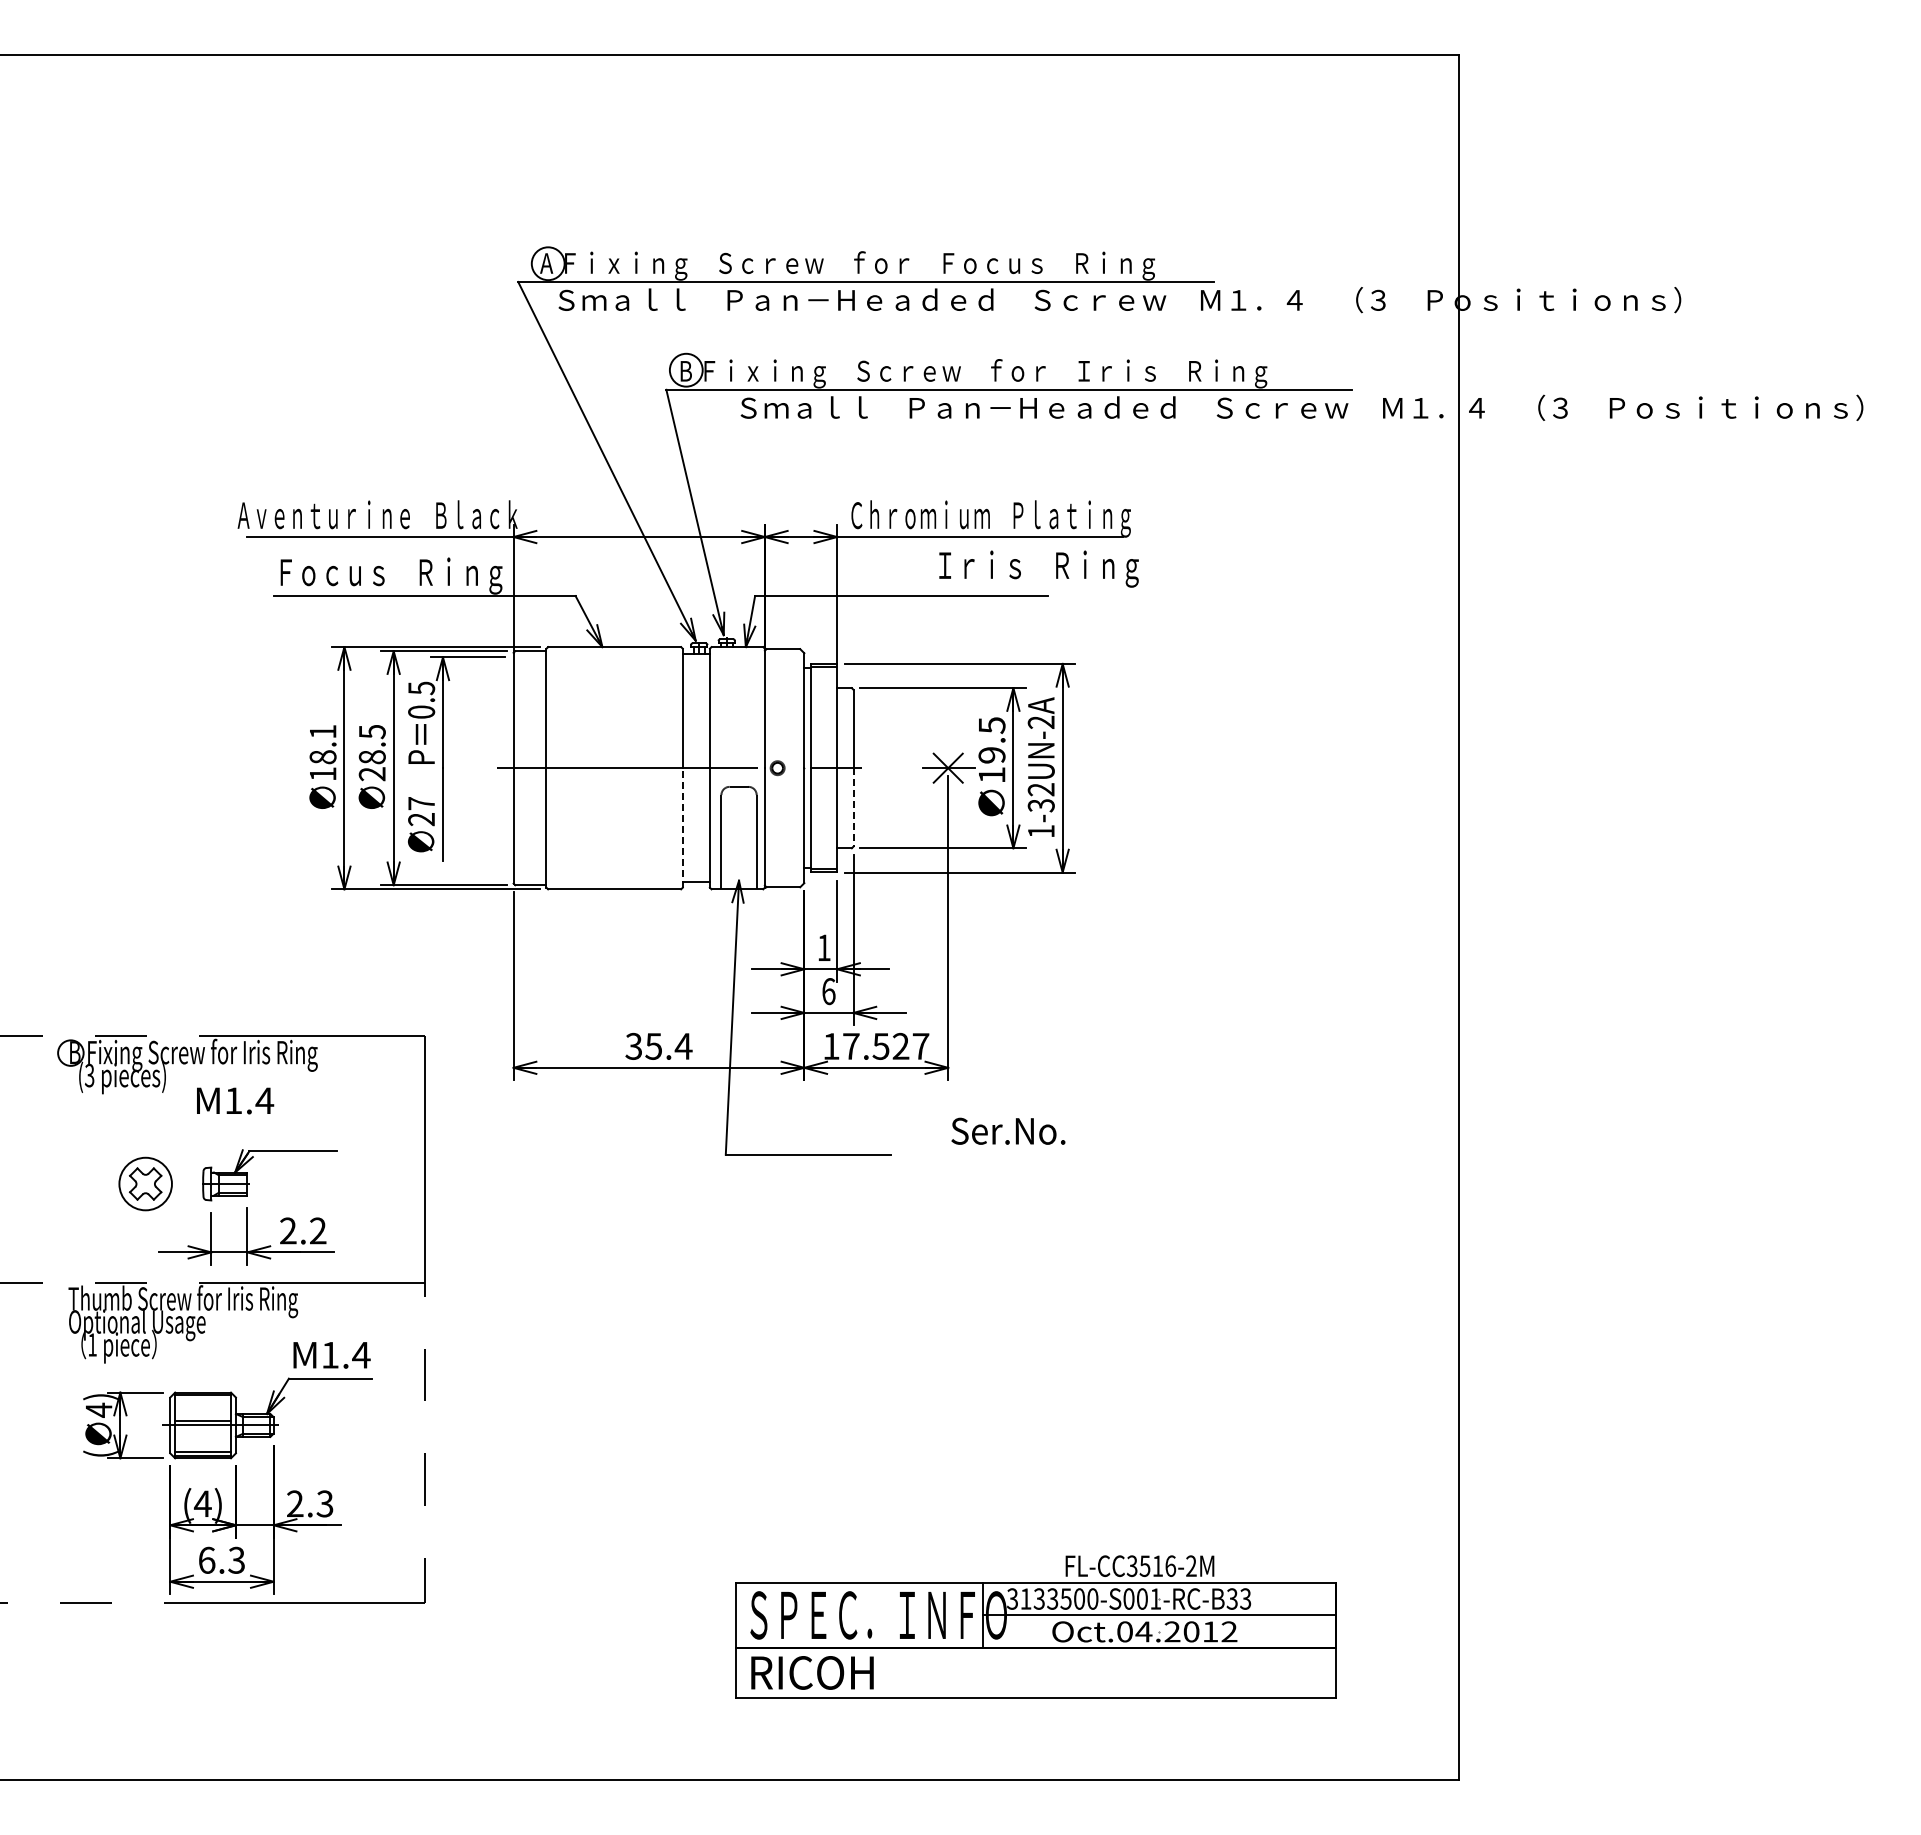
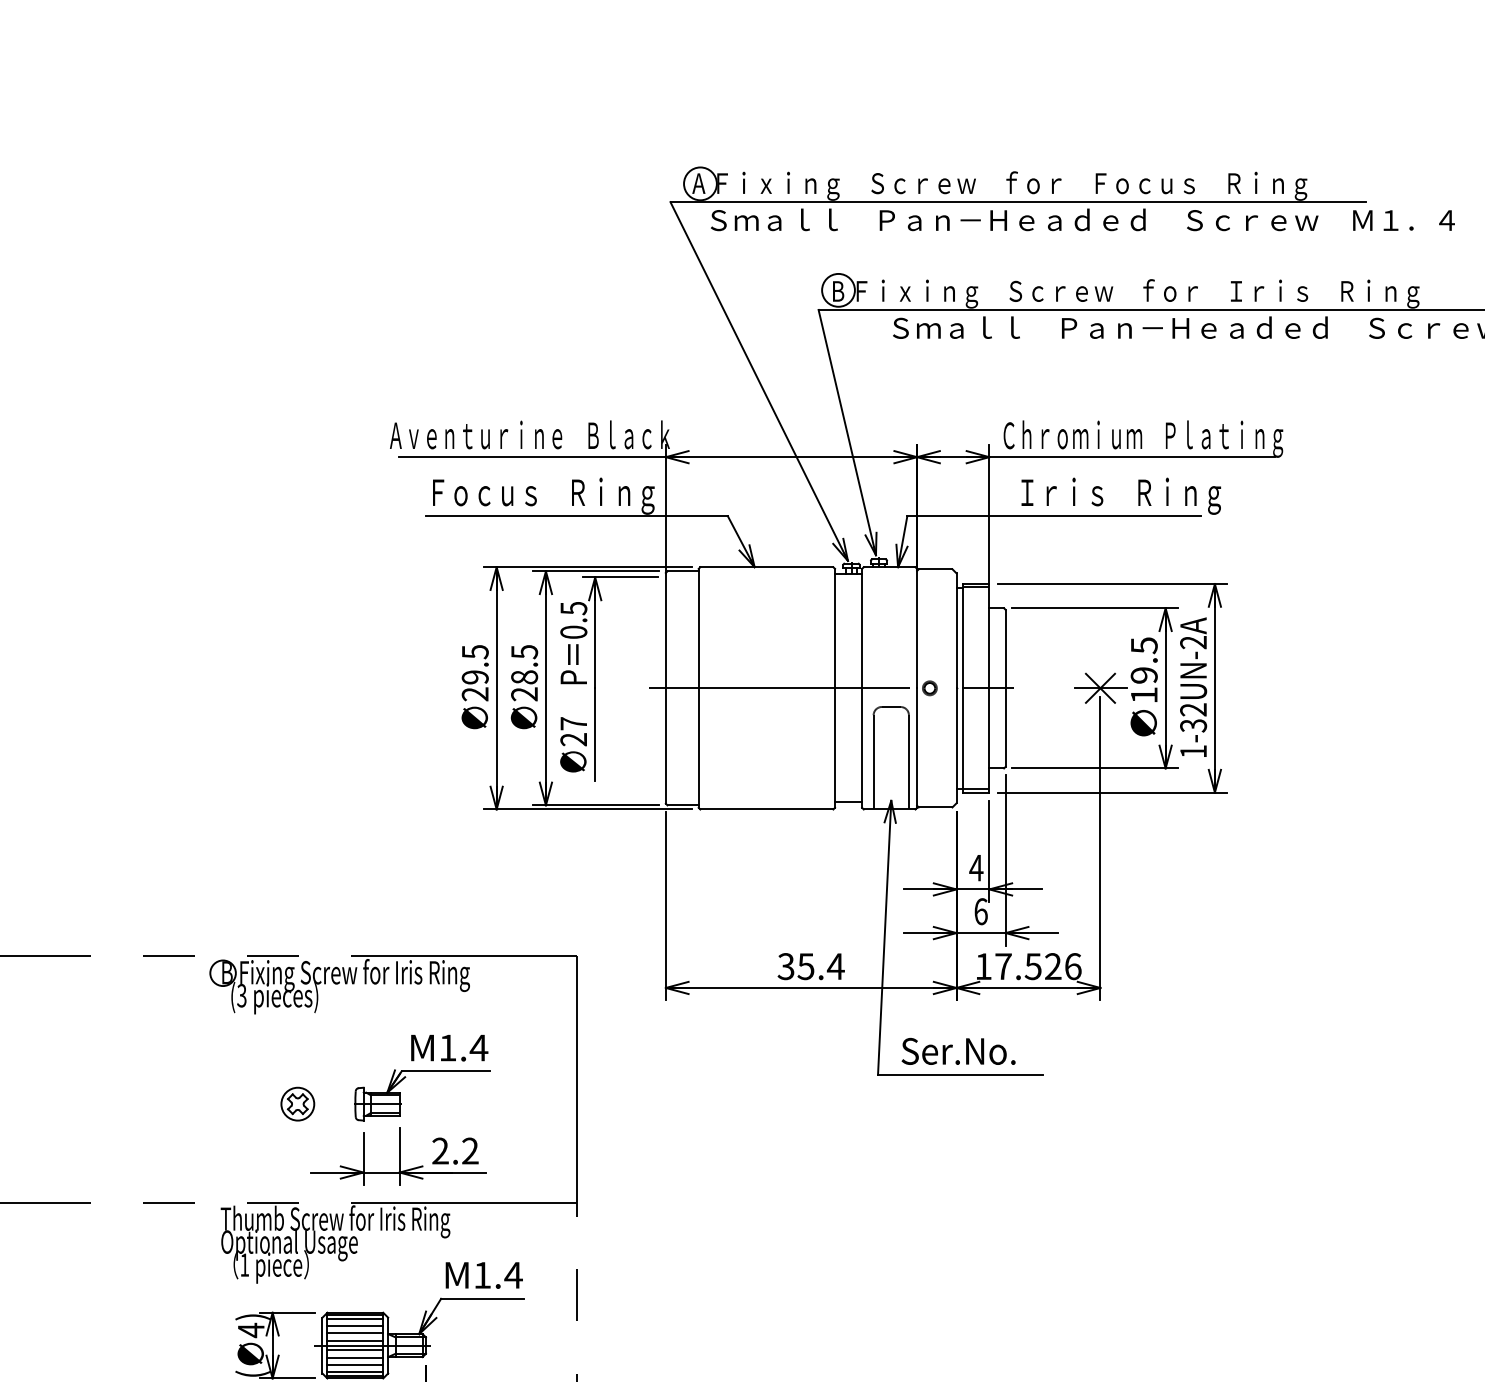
text: (1038, 568) -> (1120, 495), moved
text: (322, 753) -> (474, 673), 18.1 -> 29.5
line: (853, 807) -> (1005, 727), dashed -> solid
line: (682, 827) -> (834, 747), dashed -> solid
text: (824, 947) -> (976, 867), 1 -> 4
text: (920, 1045) -> (1072, 965), 17.527 -> 17.526
text: (235, 1100) -> (449, 1047), moved
text: (1008, 1130) -> (958, 1050), moved
part: (145, 1183) -> (297, 1103), size x0.62
line: (203, 1399) -> (355, 1319), added
line: (203, 1405) -> (355, 1325), added
line: (203, 1413) -> (355, 1333), added
line: (203, 1429) -> (355, 1349), added
line: (203, 1437) -> (355, 1357), added
line: (203, 1445) -> (355, 1365), added

